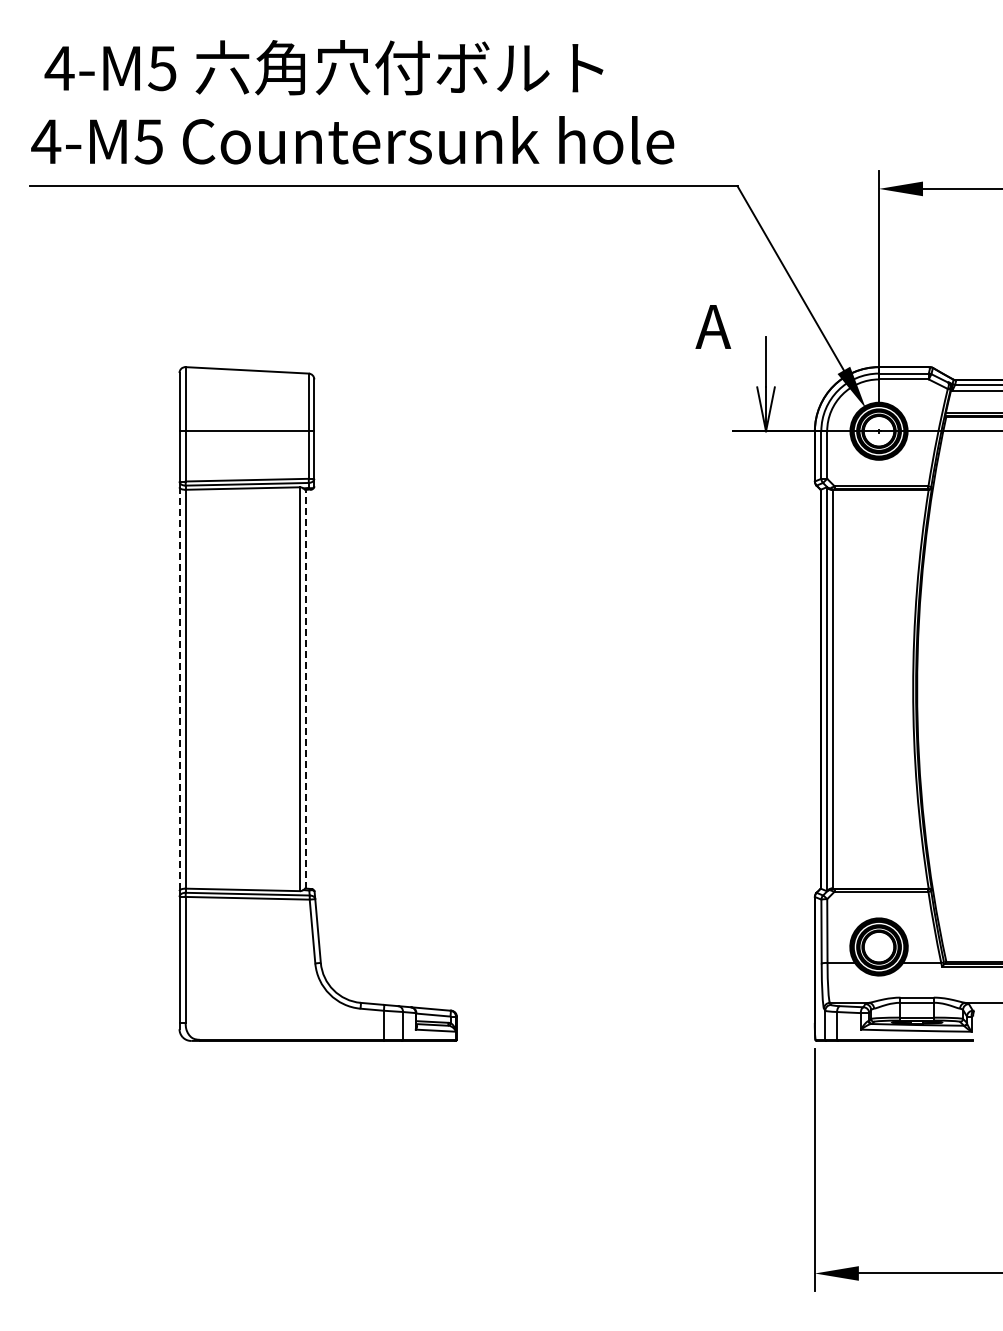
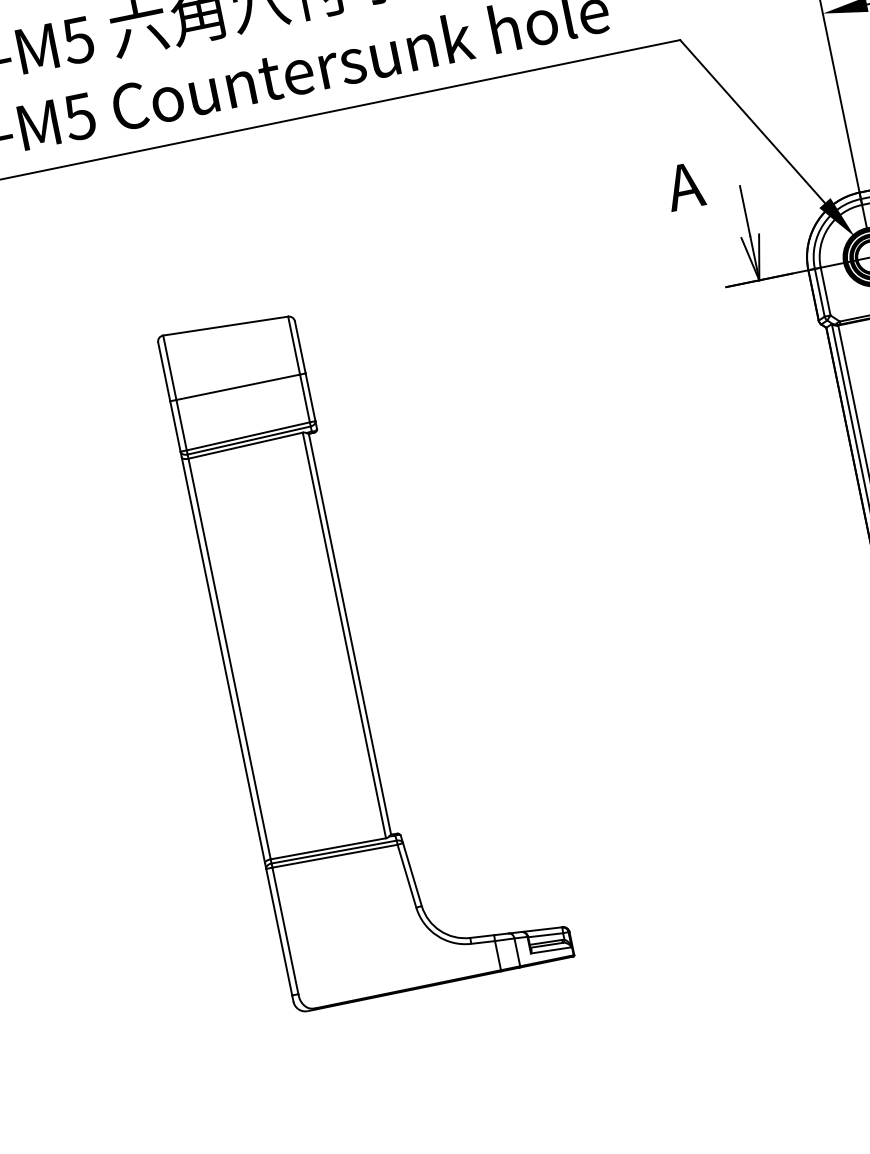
line: (305, 688) -> (349, 633), dashed -> solid
line: (179, 689) -> (223, 660), dashed -> solid

